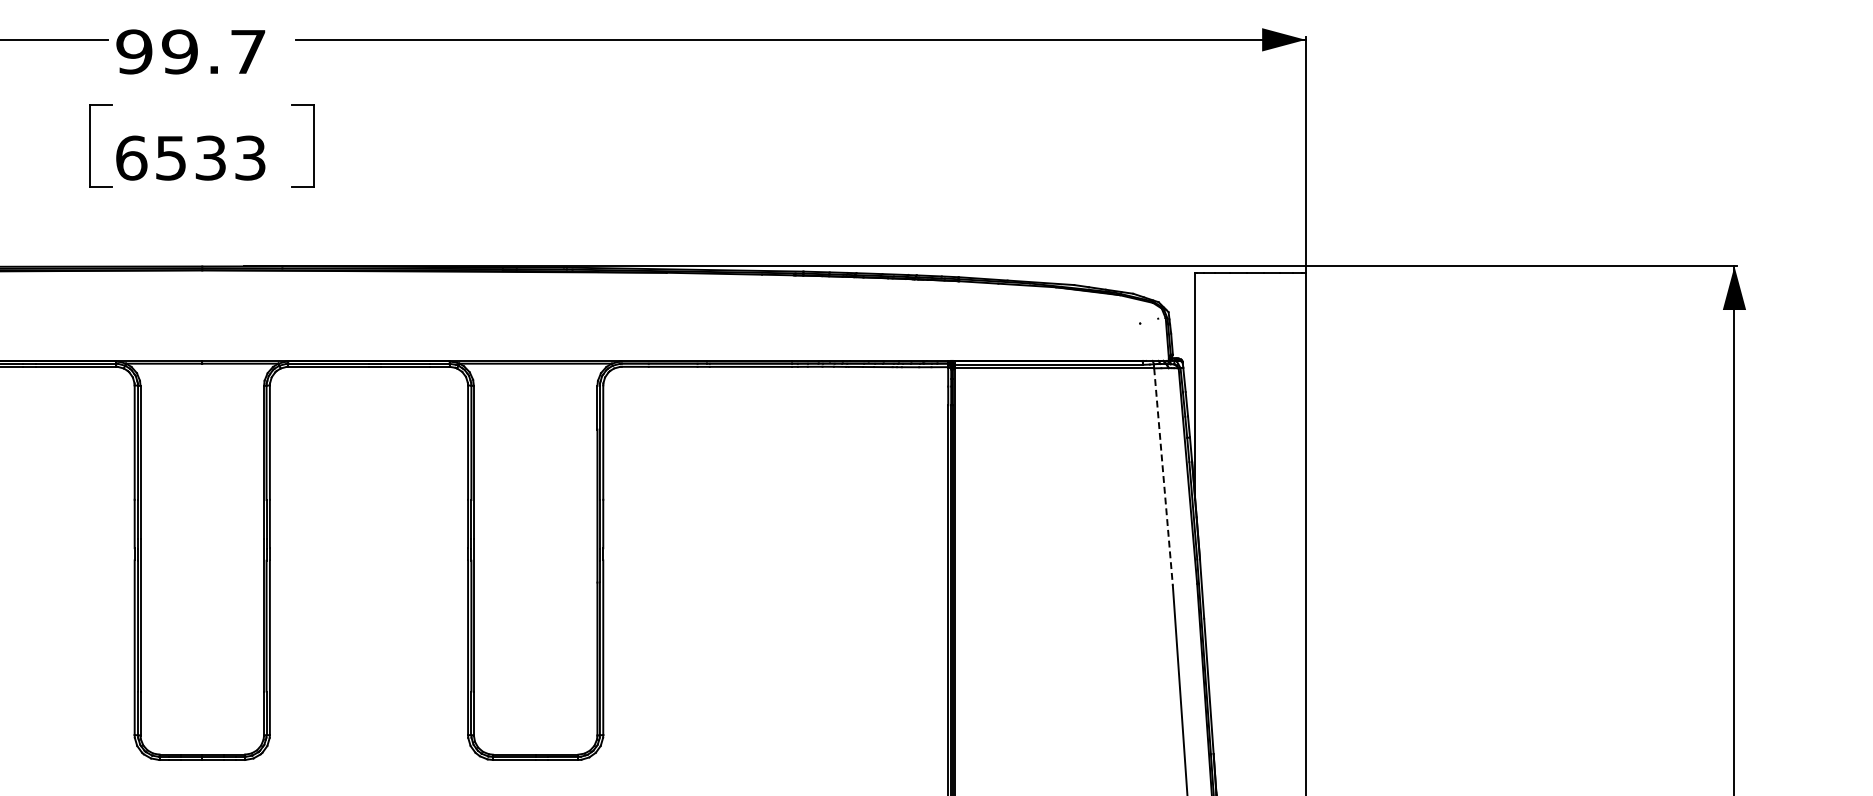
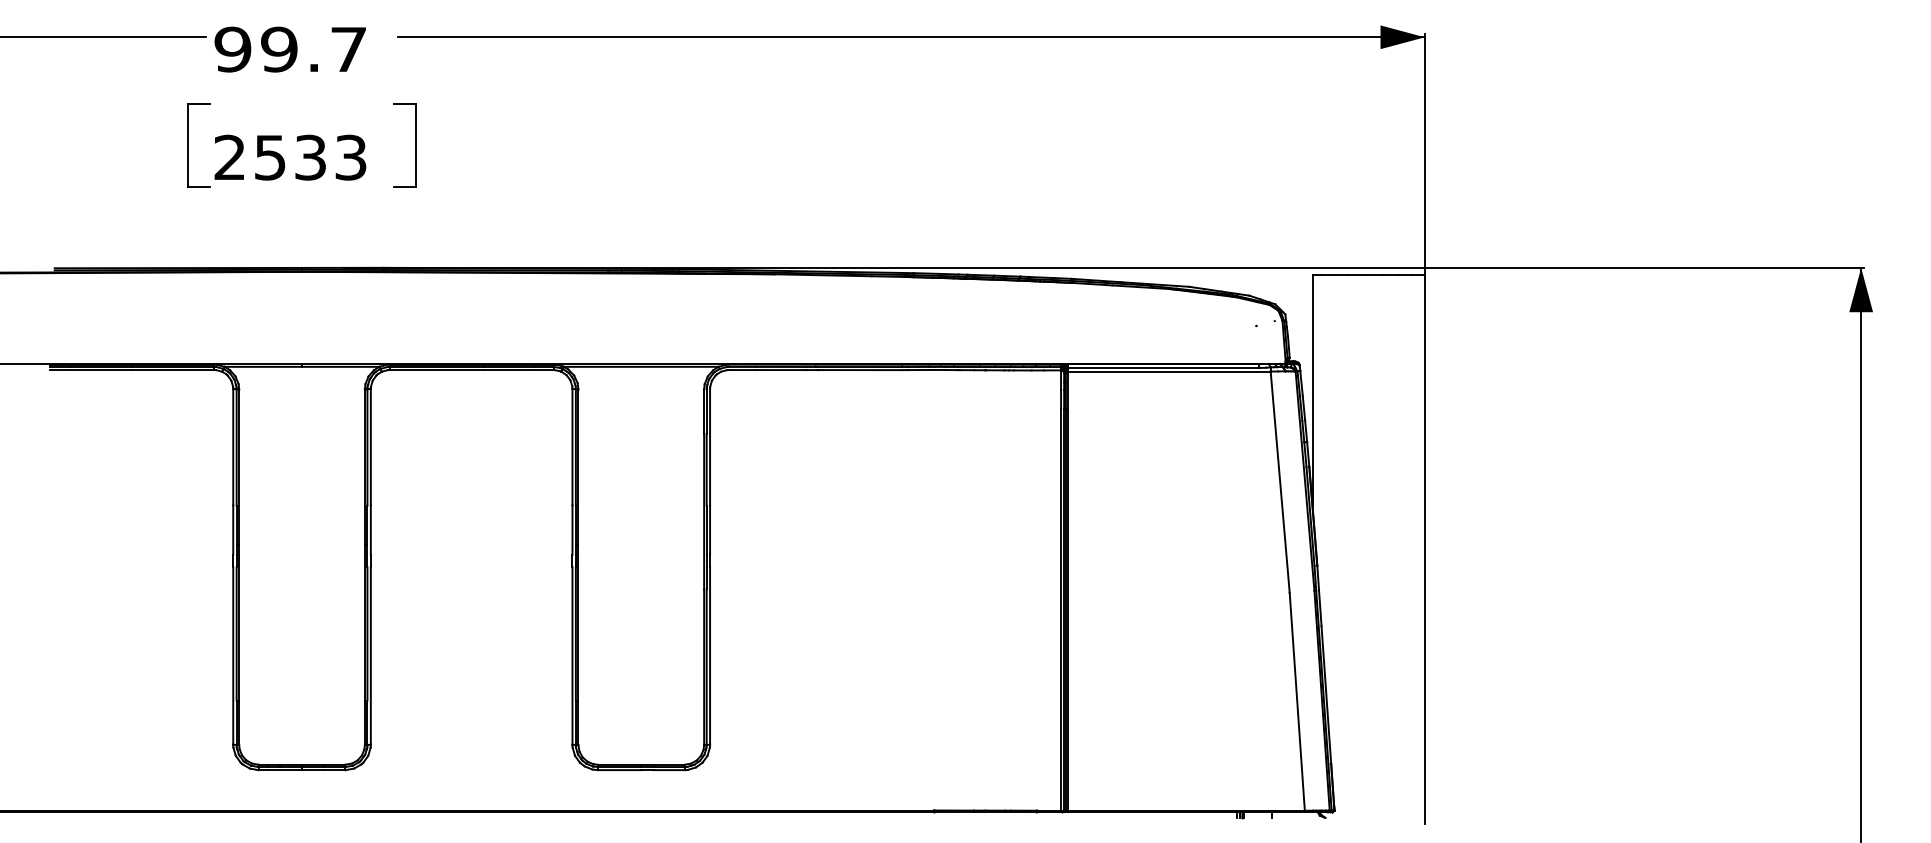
text: (131, 157) -> (230, 157), 6533 -> 2533
line: (1163, 477) -> (1280, 482), dashed -> solid

